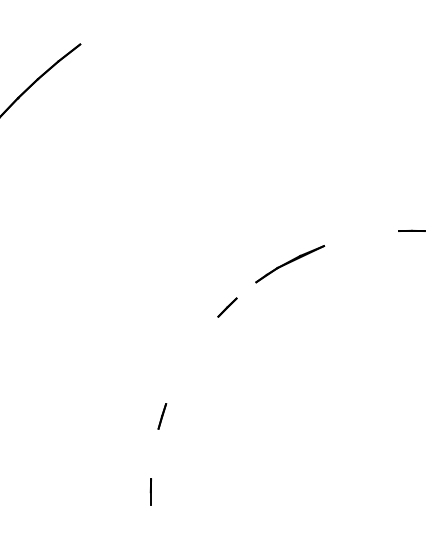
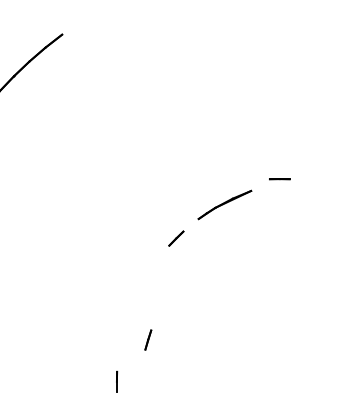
line: (411, 230) -> (279, 178), moved
line: (162, 416) -> (148, 340), moved

